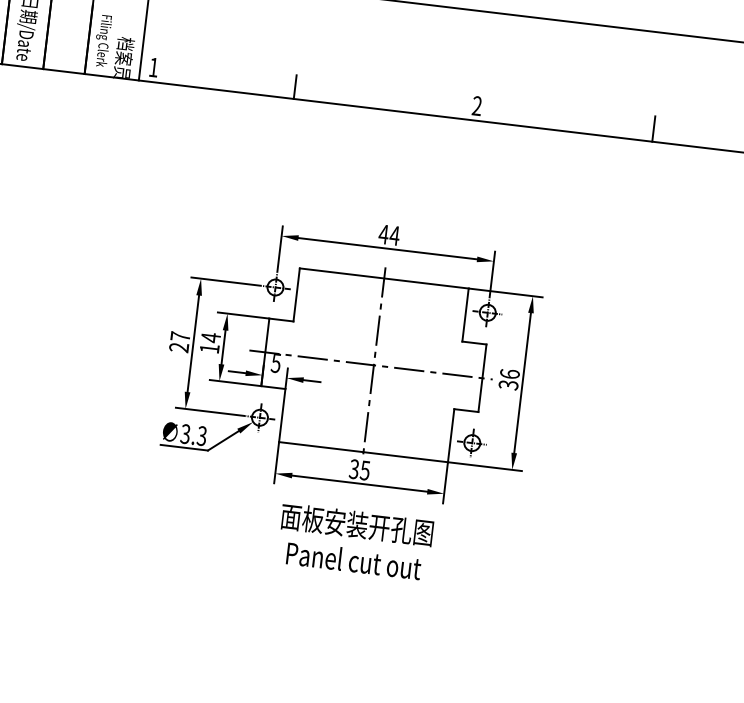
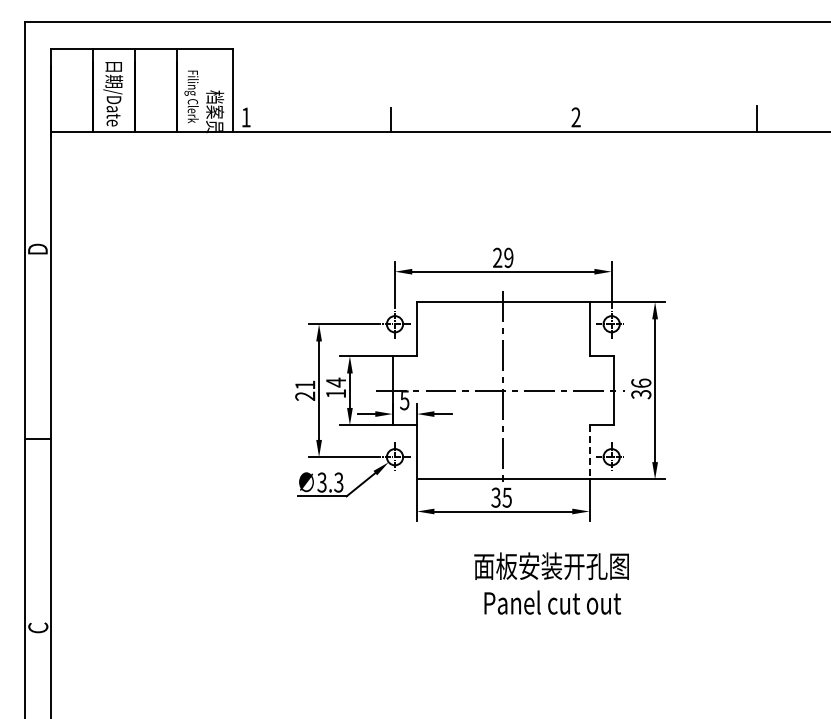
text: (388, 234) -> (502, 257), 44 -> 29
text: (180, 336) -> (305, 384), 27 -> 21
line: (451, 435) -> (589, 452), solid -> dashed
text: (354, 541) -> (551, 583), moved

